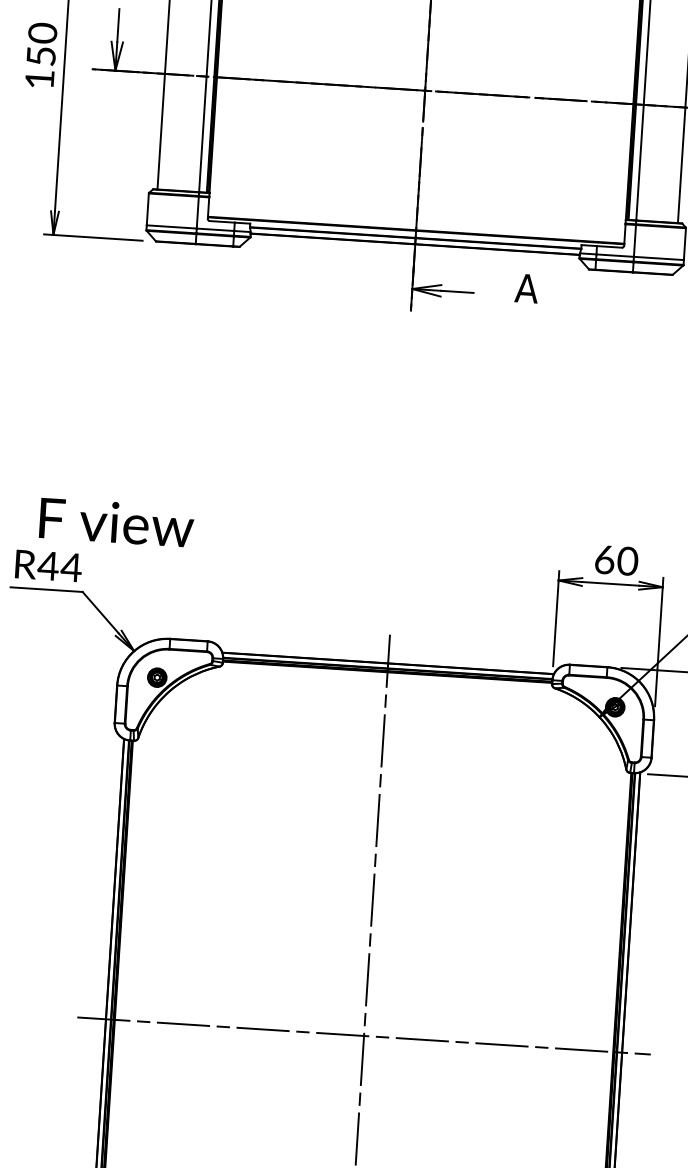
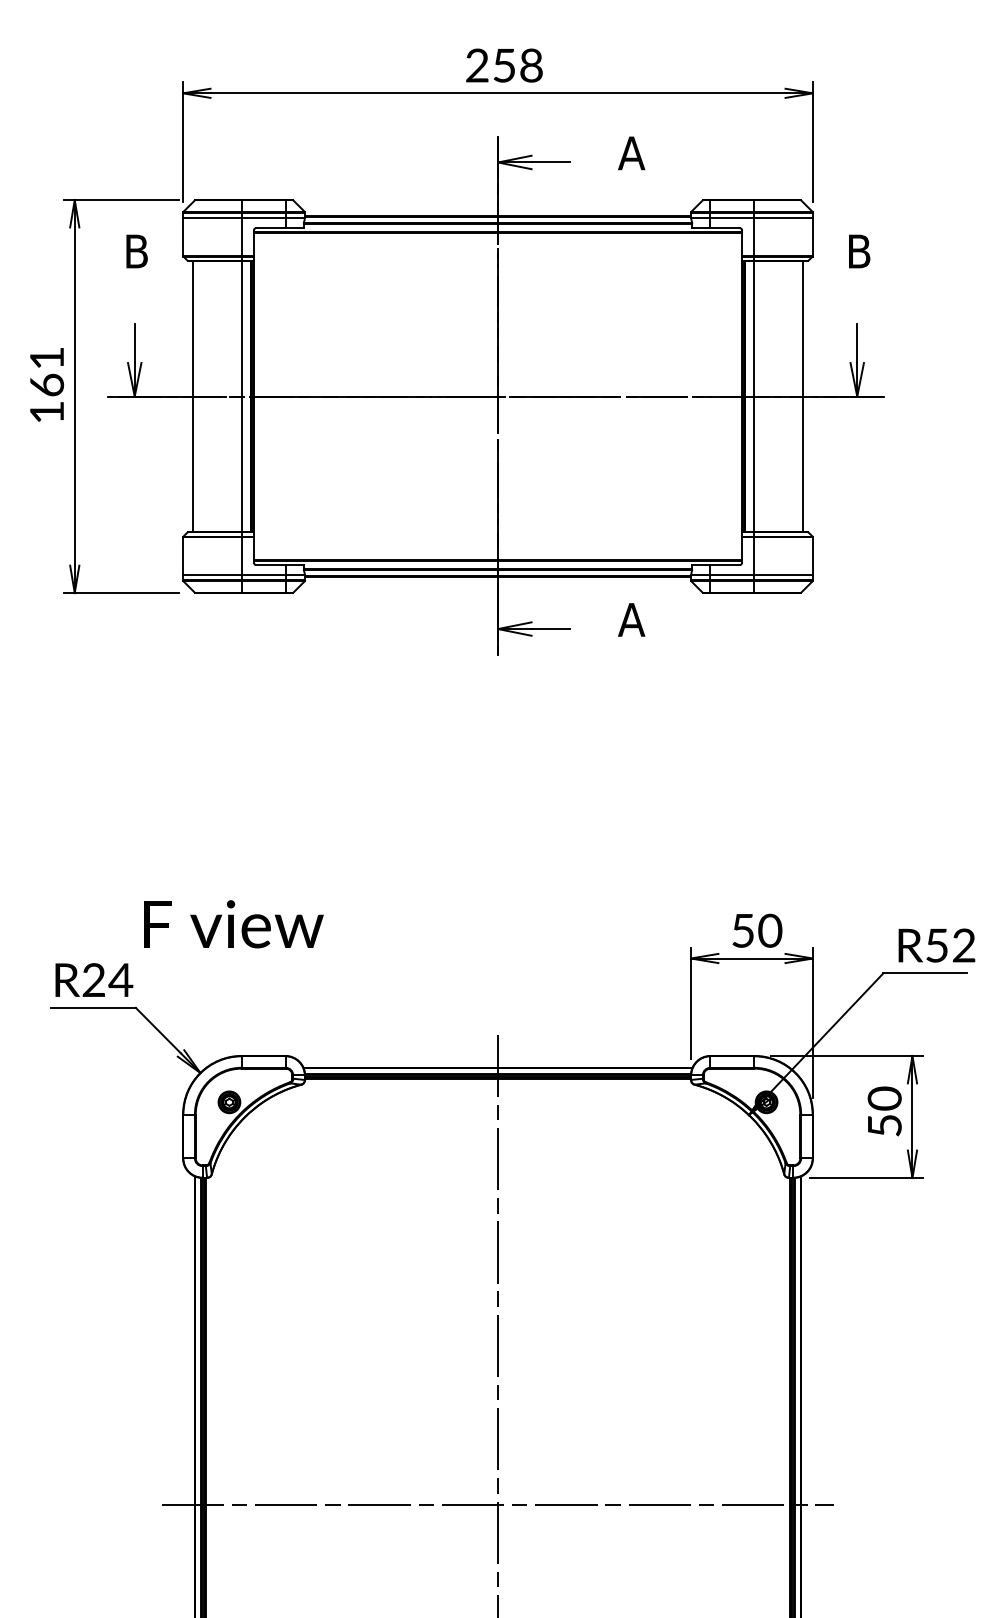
text: (42, 44) -> (47, 371), 150 -> 161
text: (116, 522) -> (233, 924), moved
text: (605, 559) -> (743, 930), 60 -> 50
text: (48, 565) -> (93, 979), R44 -> R24

